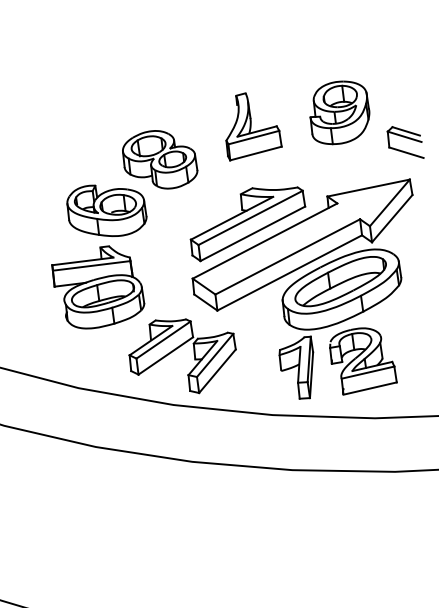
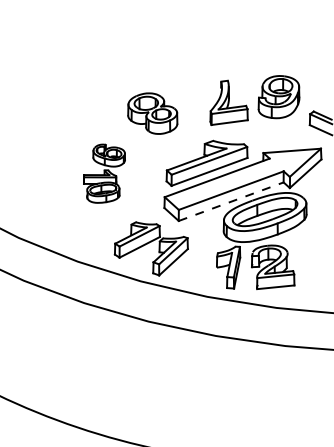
part: (250, 124) -> (228, 102), moved
part: (101, 255) -> (104, 173), size x0.6
line: (290, 272) -> (231, 201), solid -> dashed

